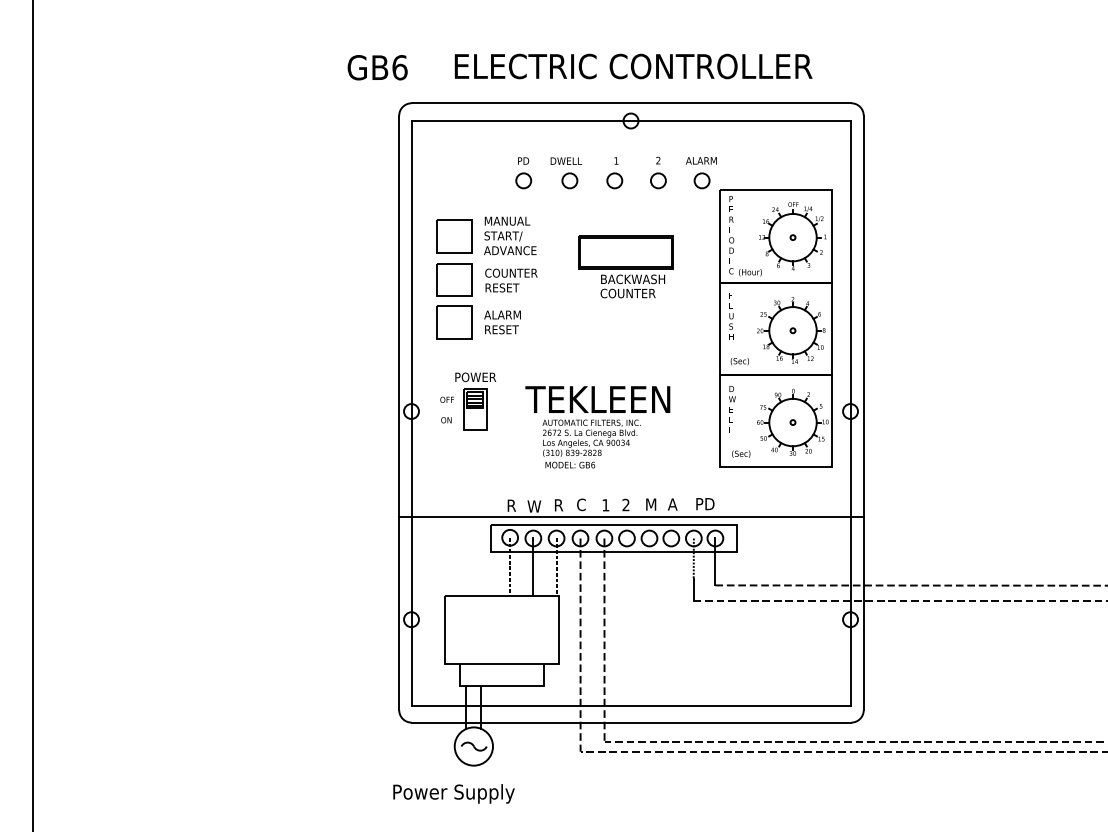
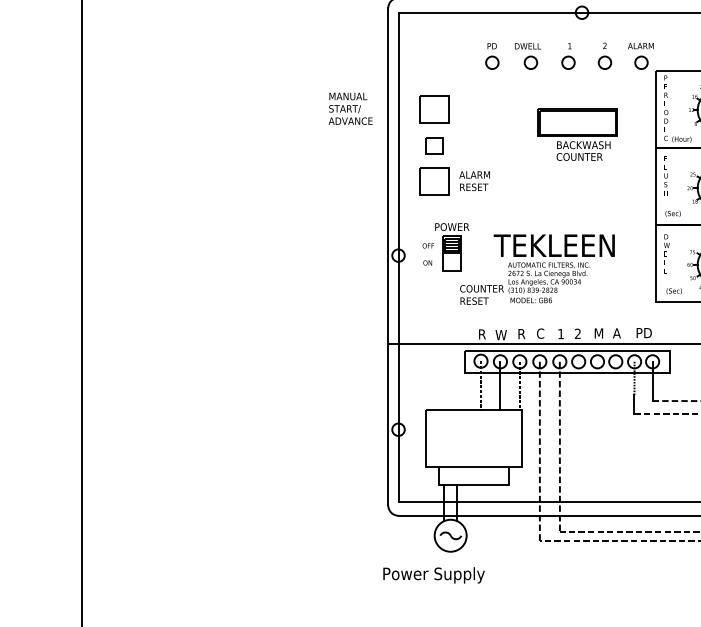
text: (510, 235) -> (350, 108), moved
part: (454, 279) -> (434, 145), size x0.6
text: (511, 280) -> (482, 294), moved

